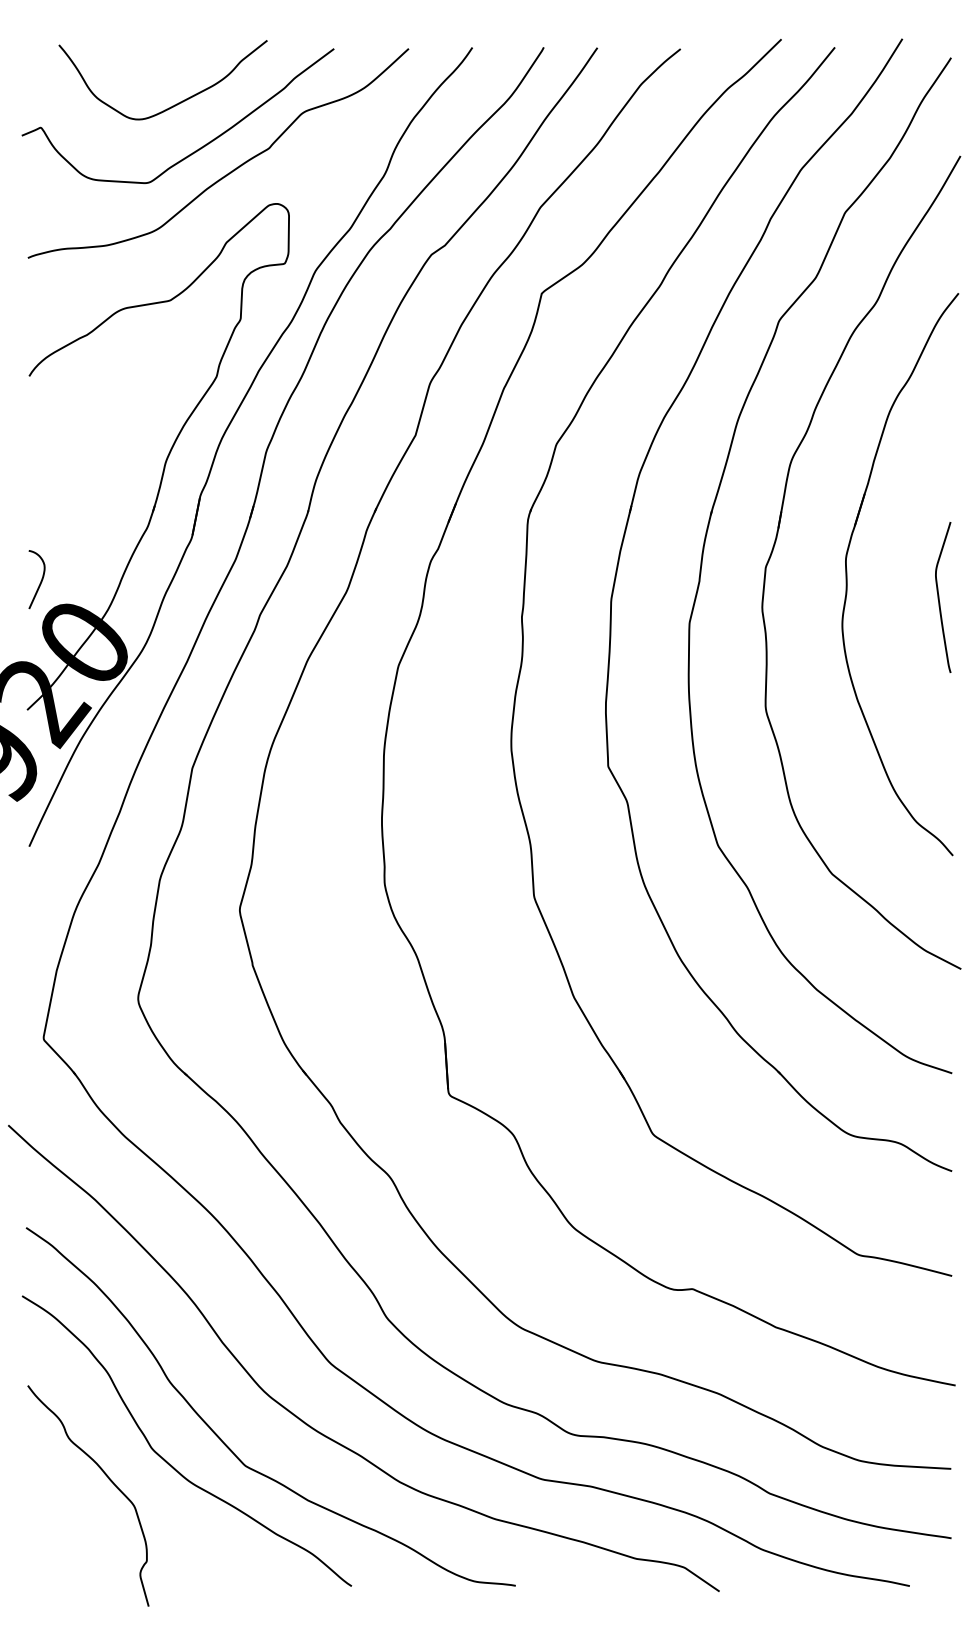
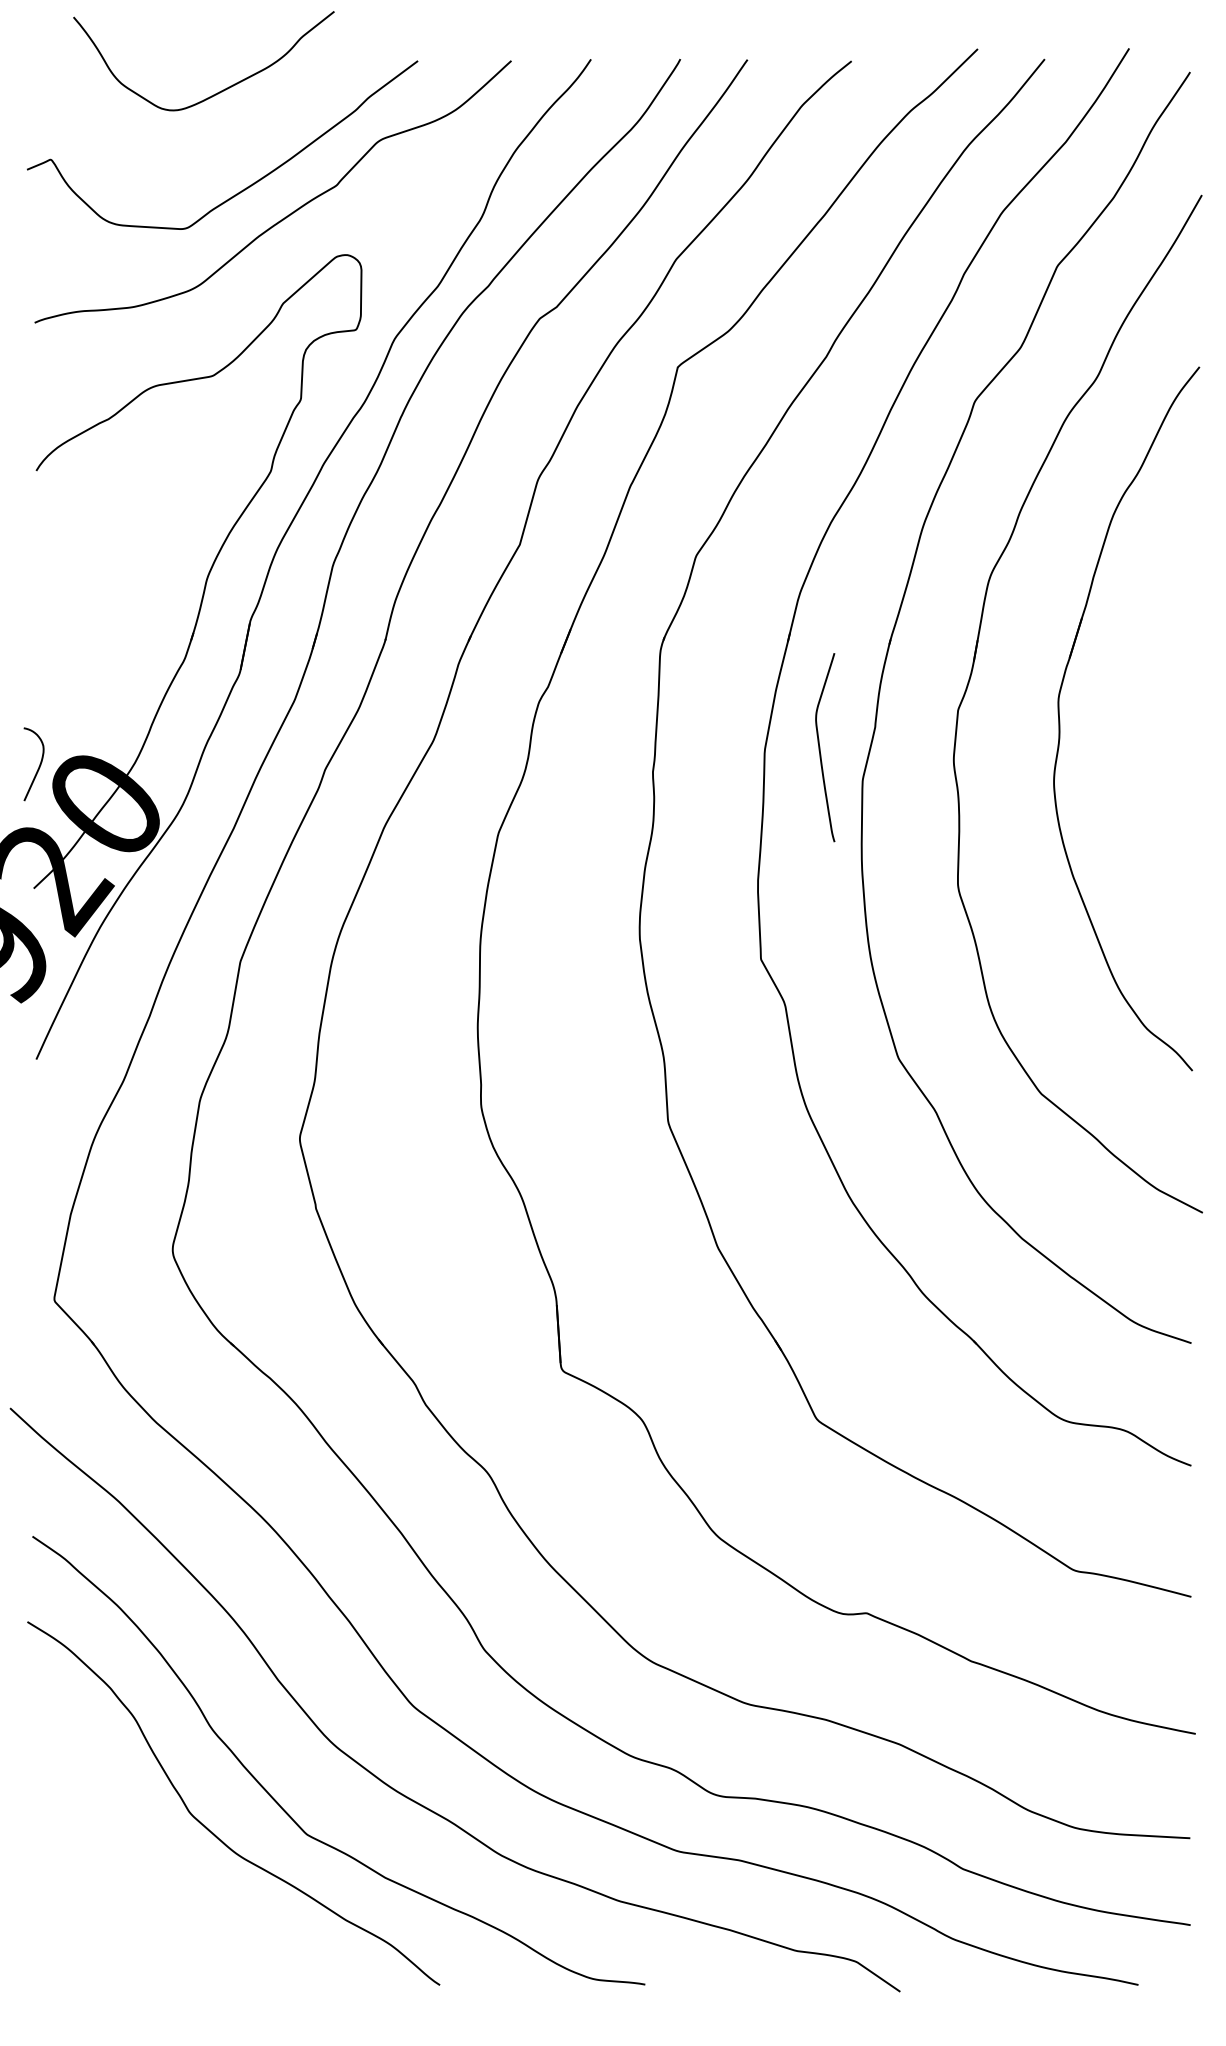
curve: (175, 104) -> (219, 91), moved
curve: (40, 581) -> (38, 766), moved
curve: (939, 597) -> (820, 747), moved
curve: (110, 1481) -> (137, 1853), removed

